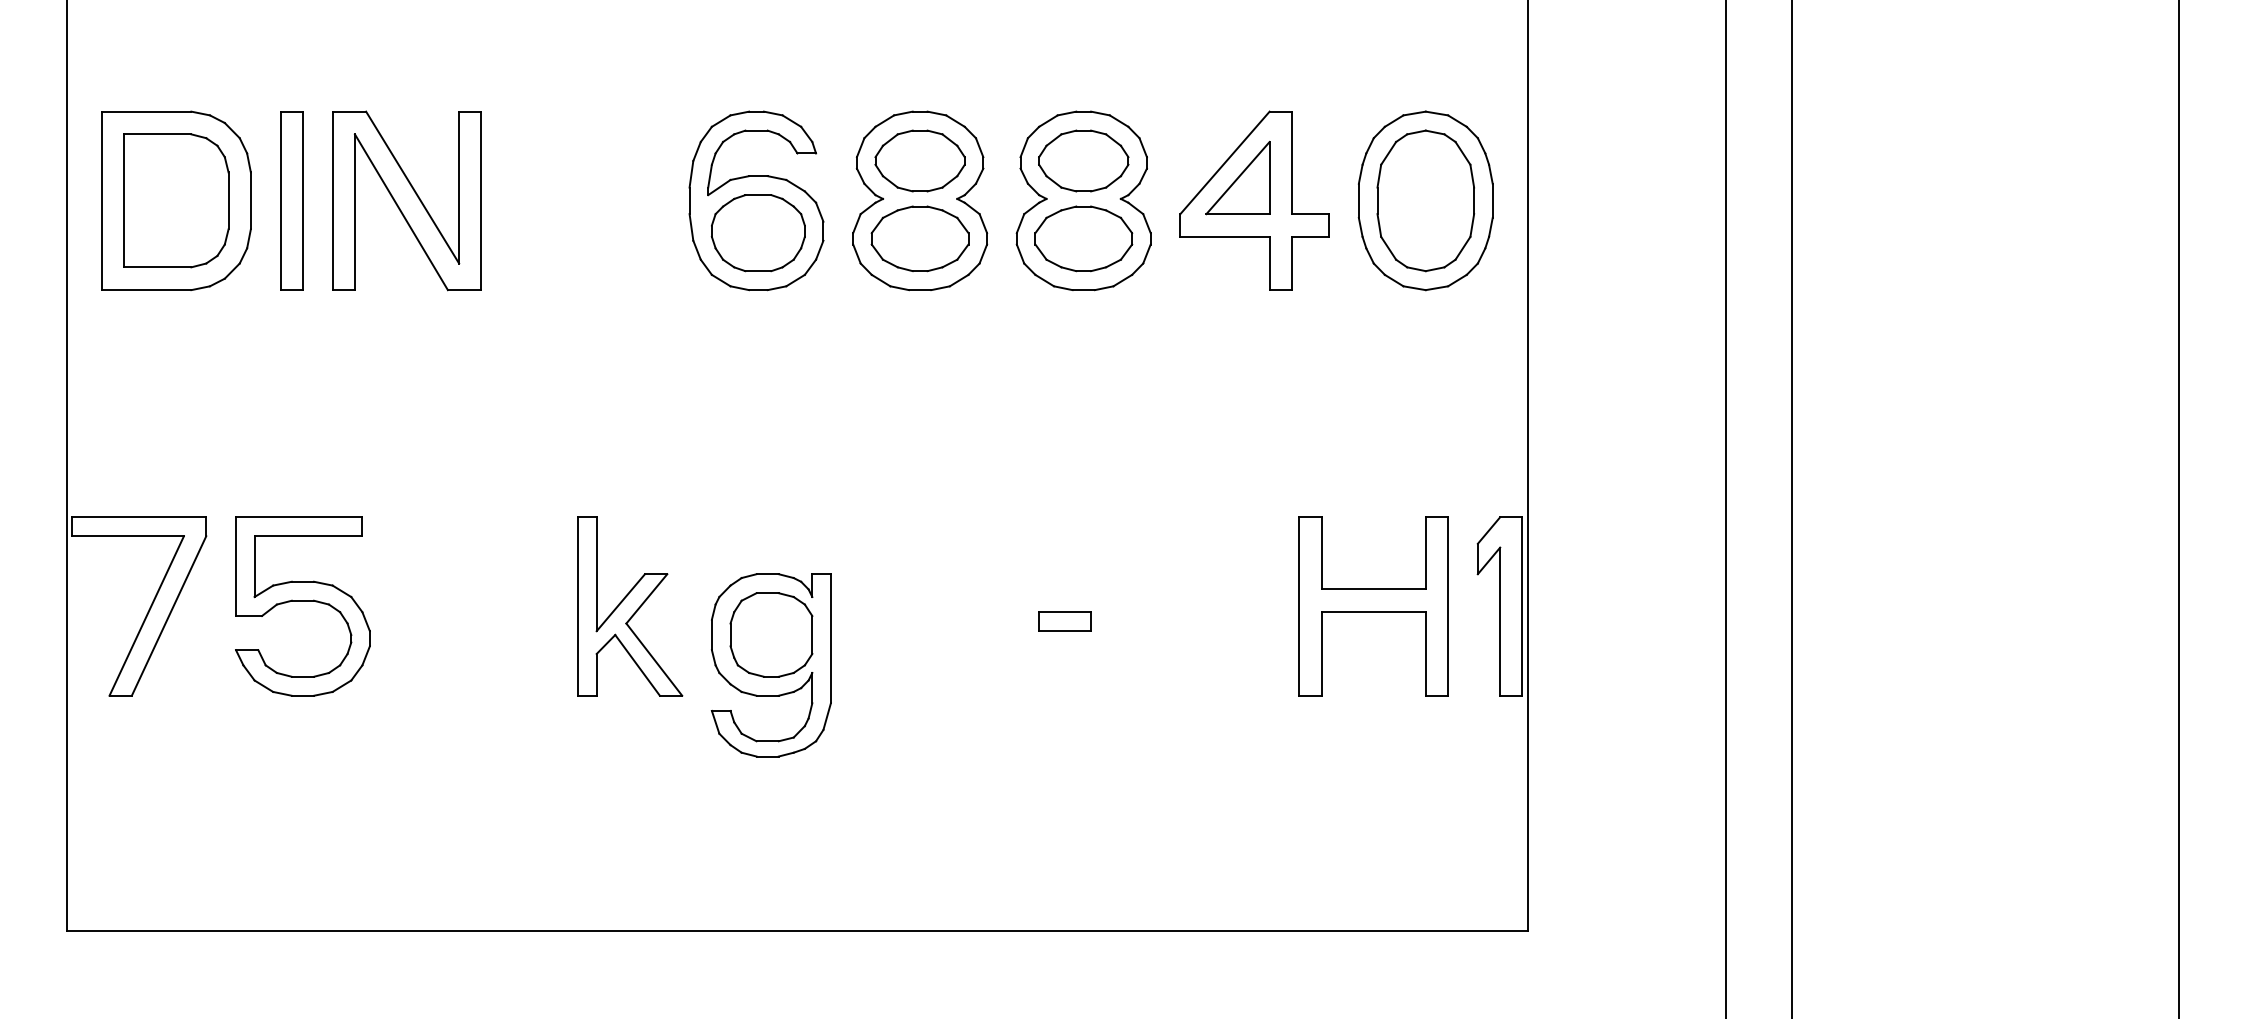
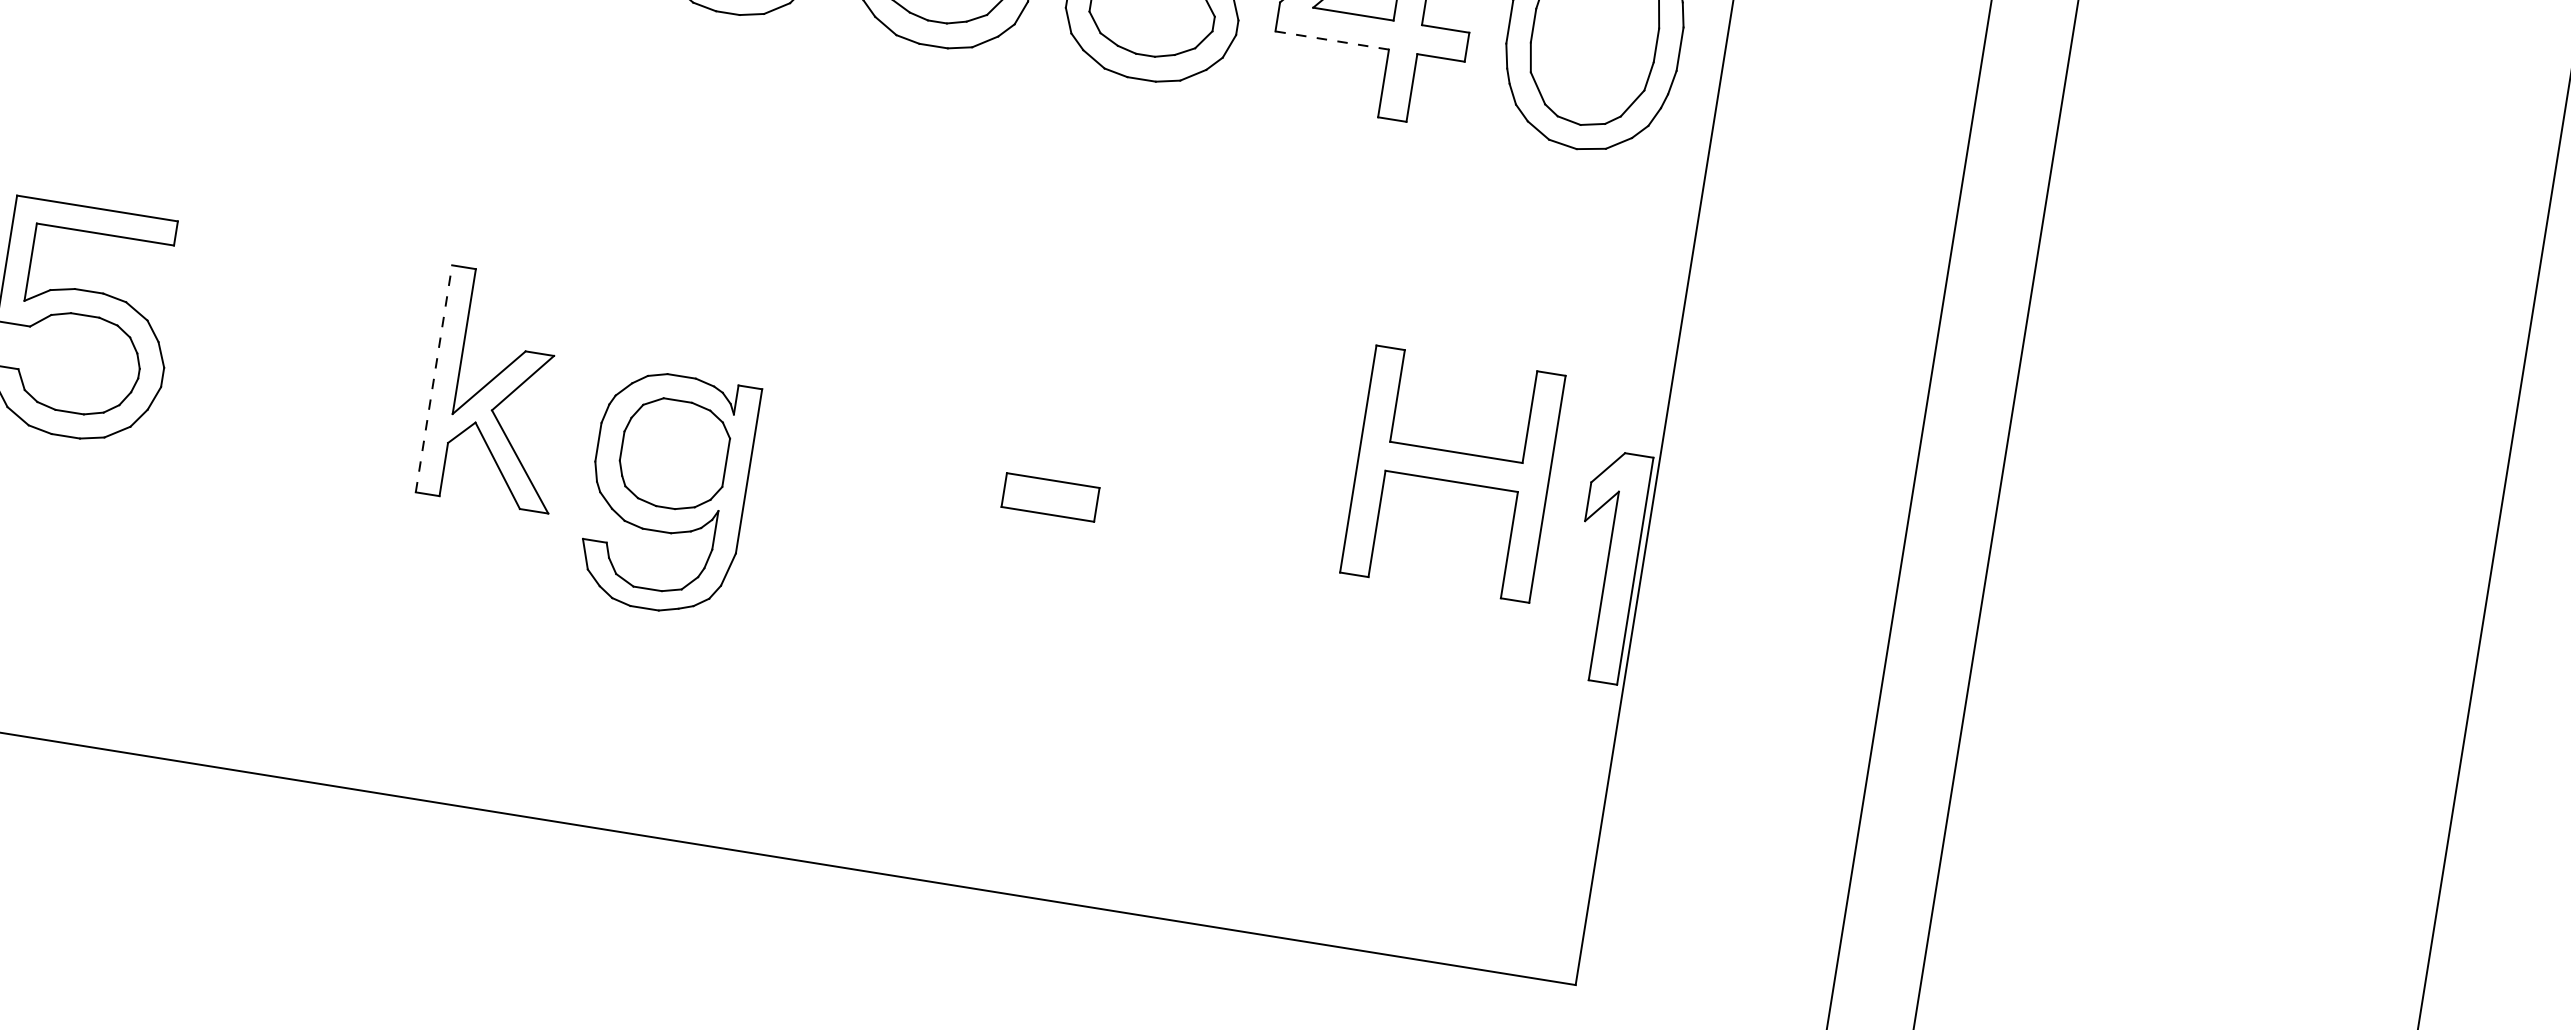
line: (1225, 236) -> (1332, 40), solid -> dashed
line: (578, 606) -> (434, 378), solid -> dashed
part: (1373, 606) -> (1452, 474), moved
part: (1064, 621) -> (1049, 496), size x1.4

